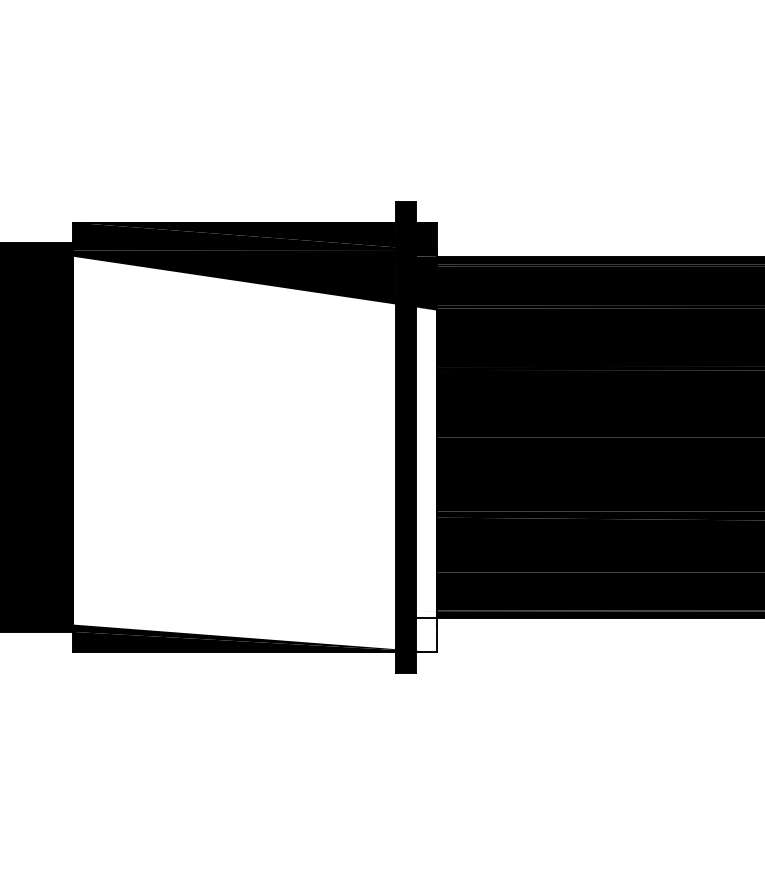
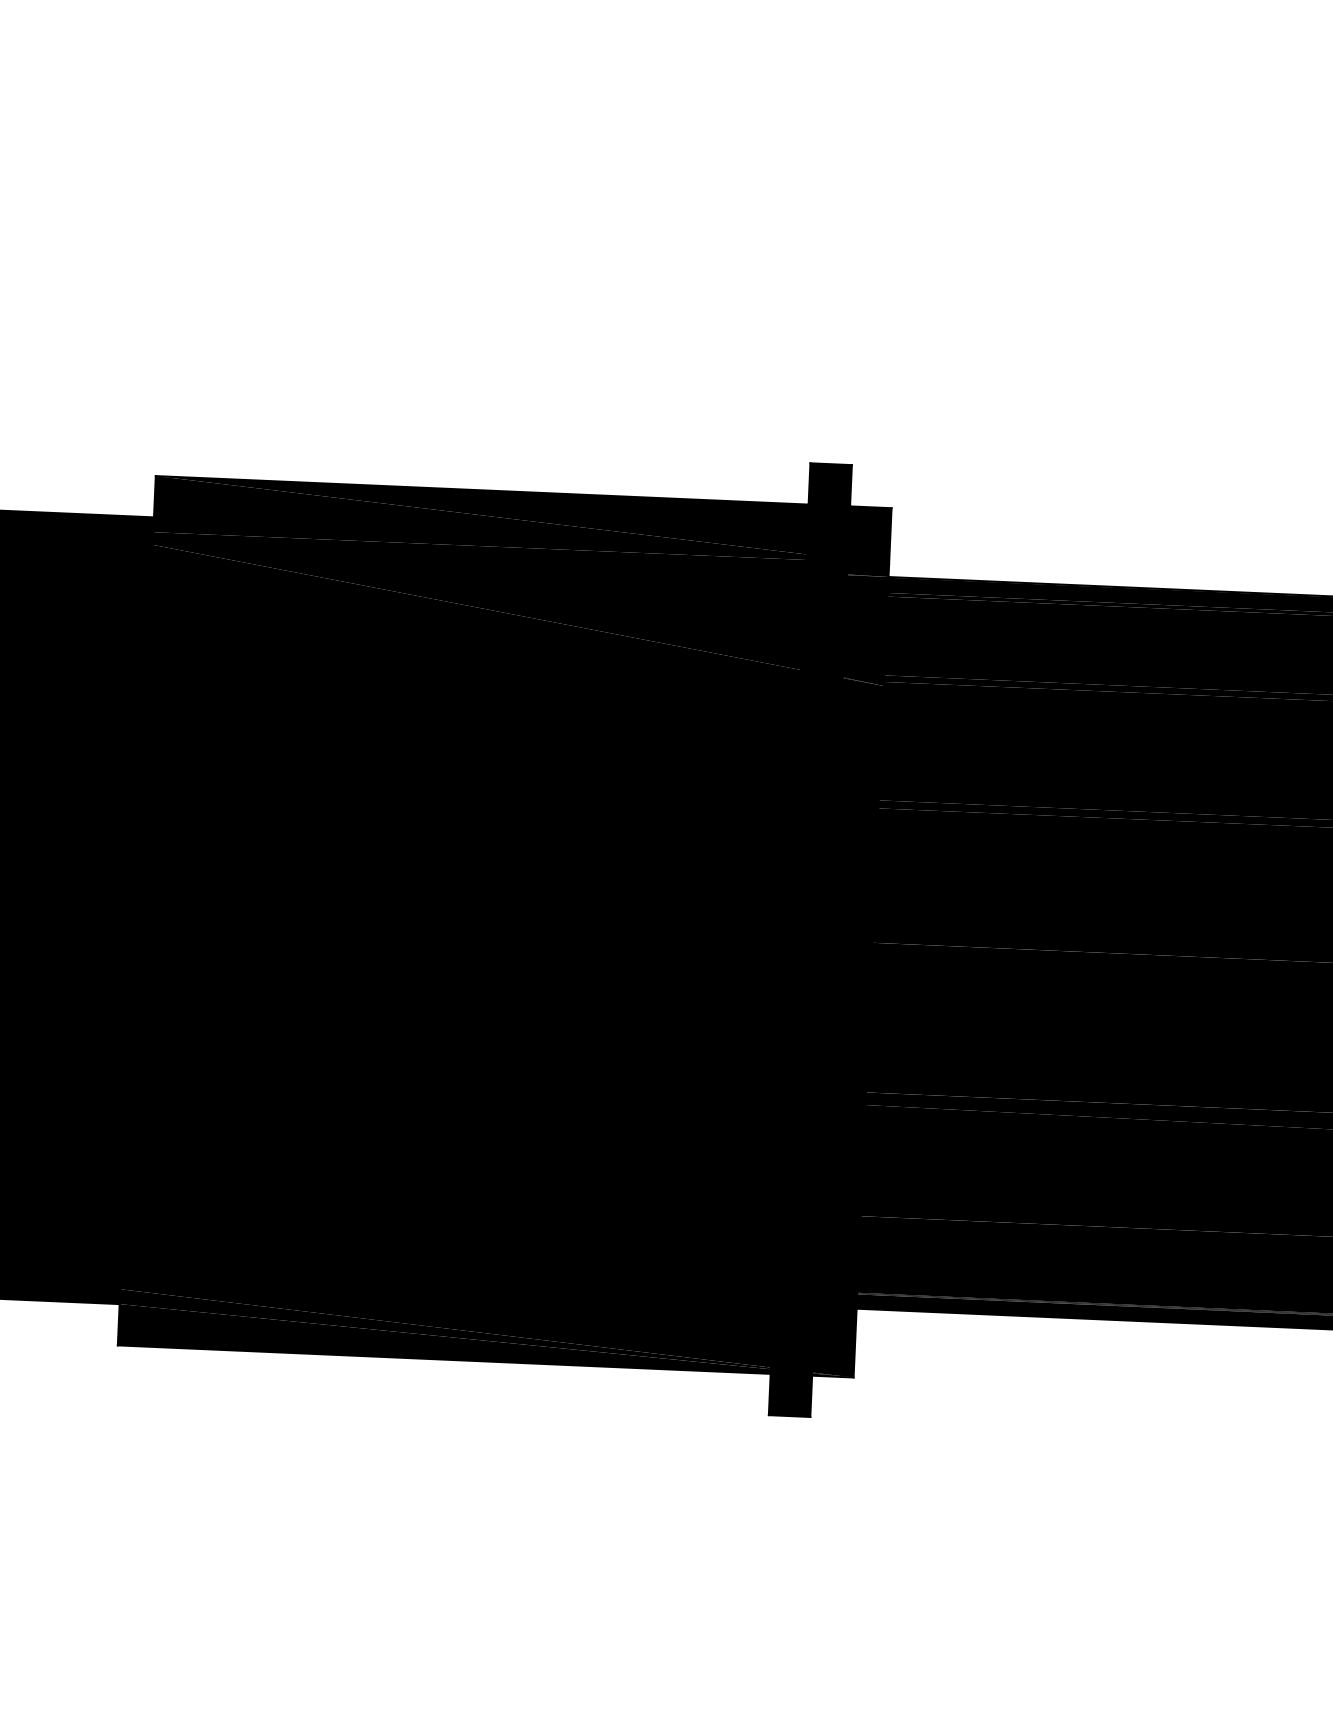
fill: (233, 452) -> (460, 955), added
fill: (426, 479) -> (848, 1026), added

